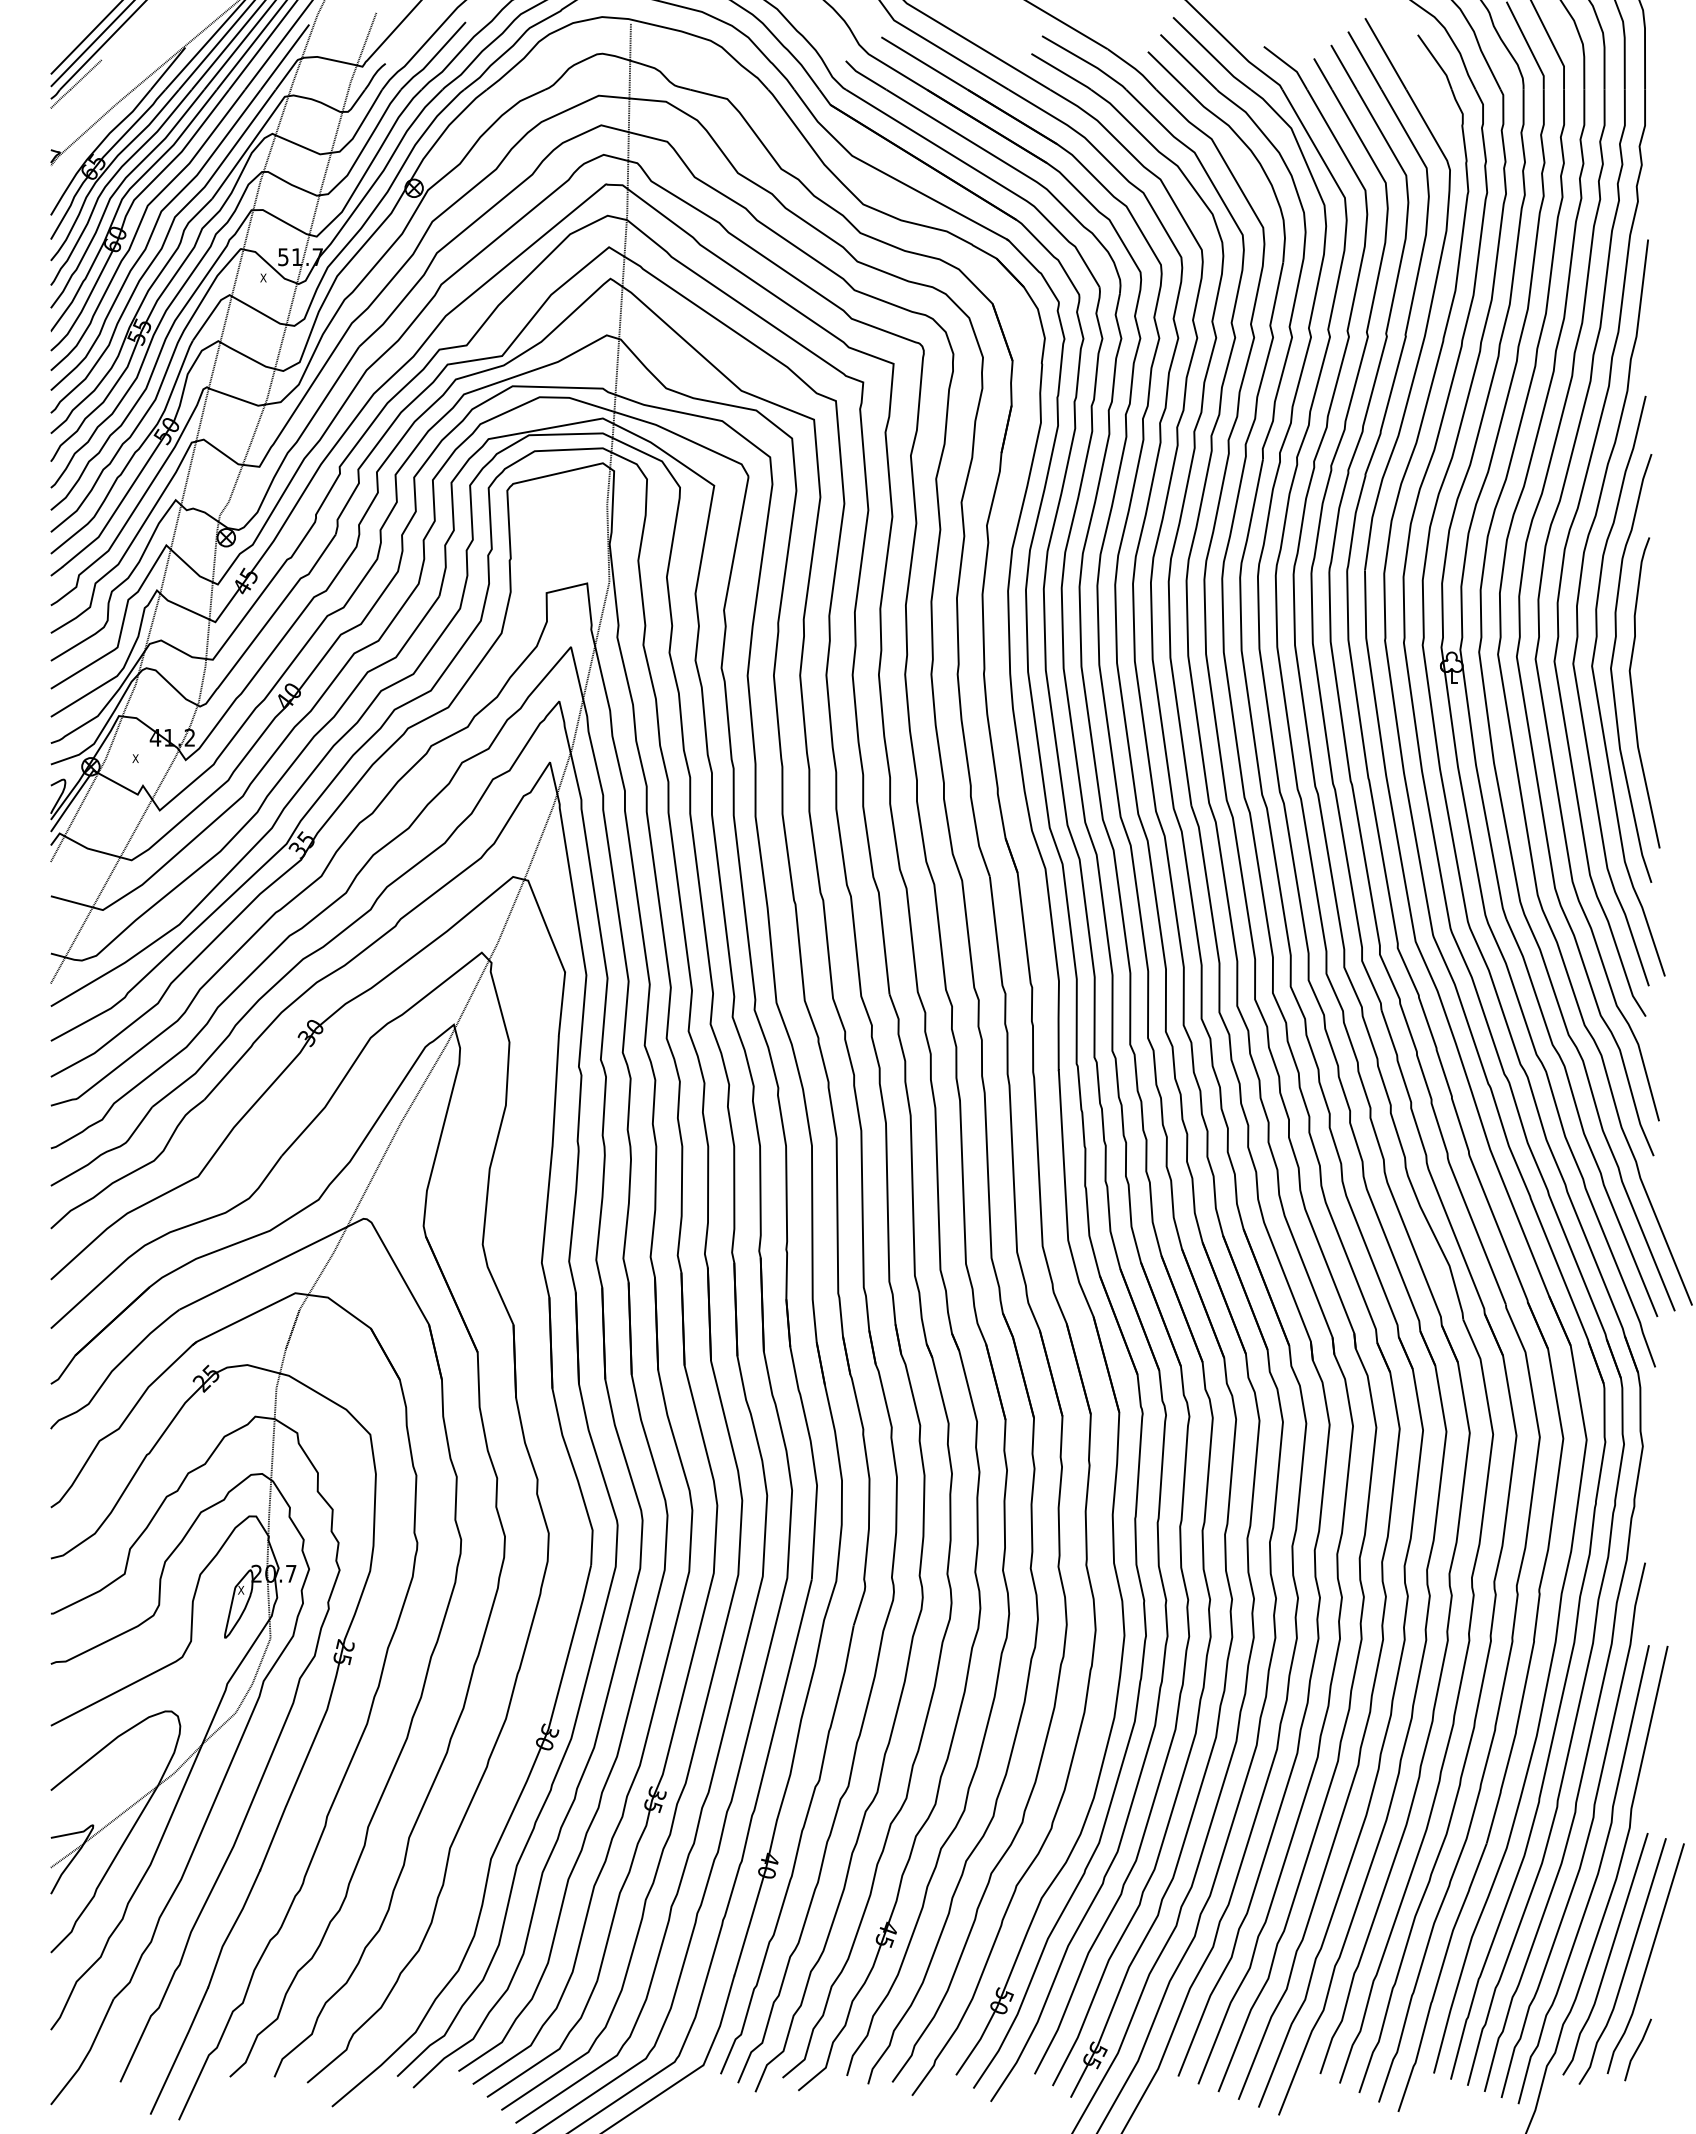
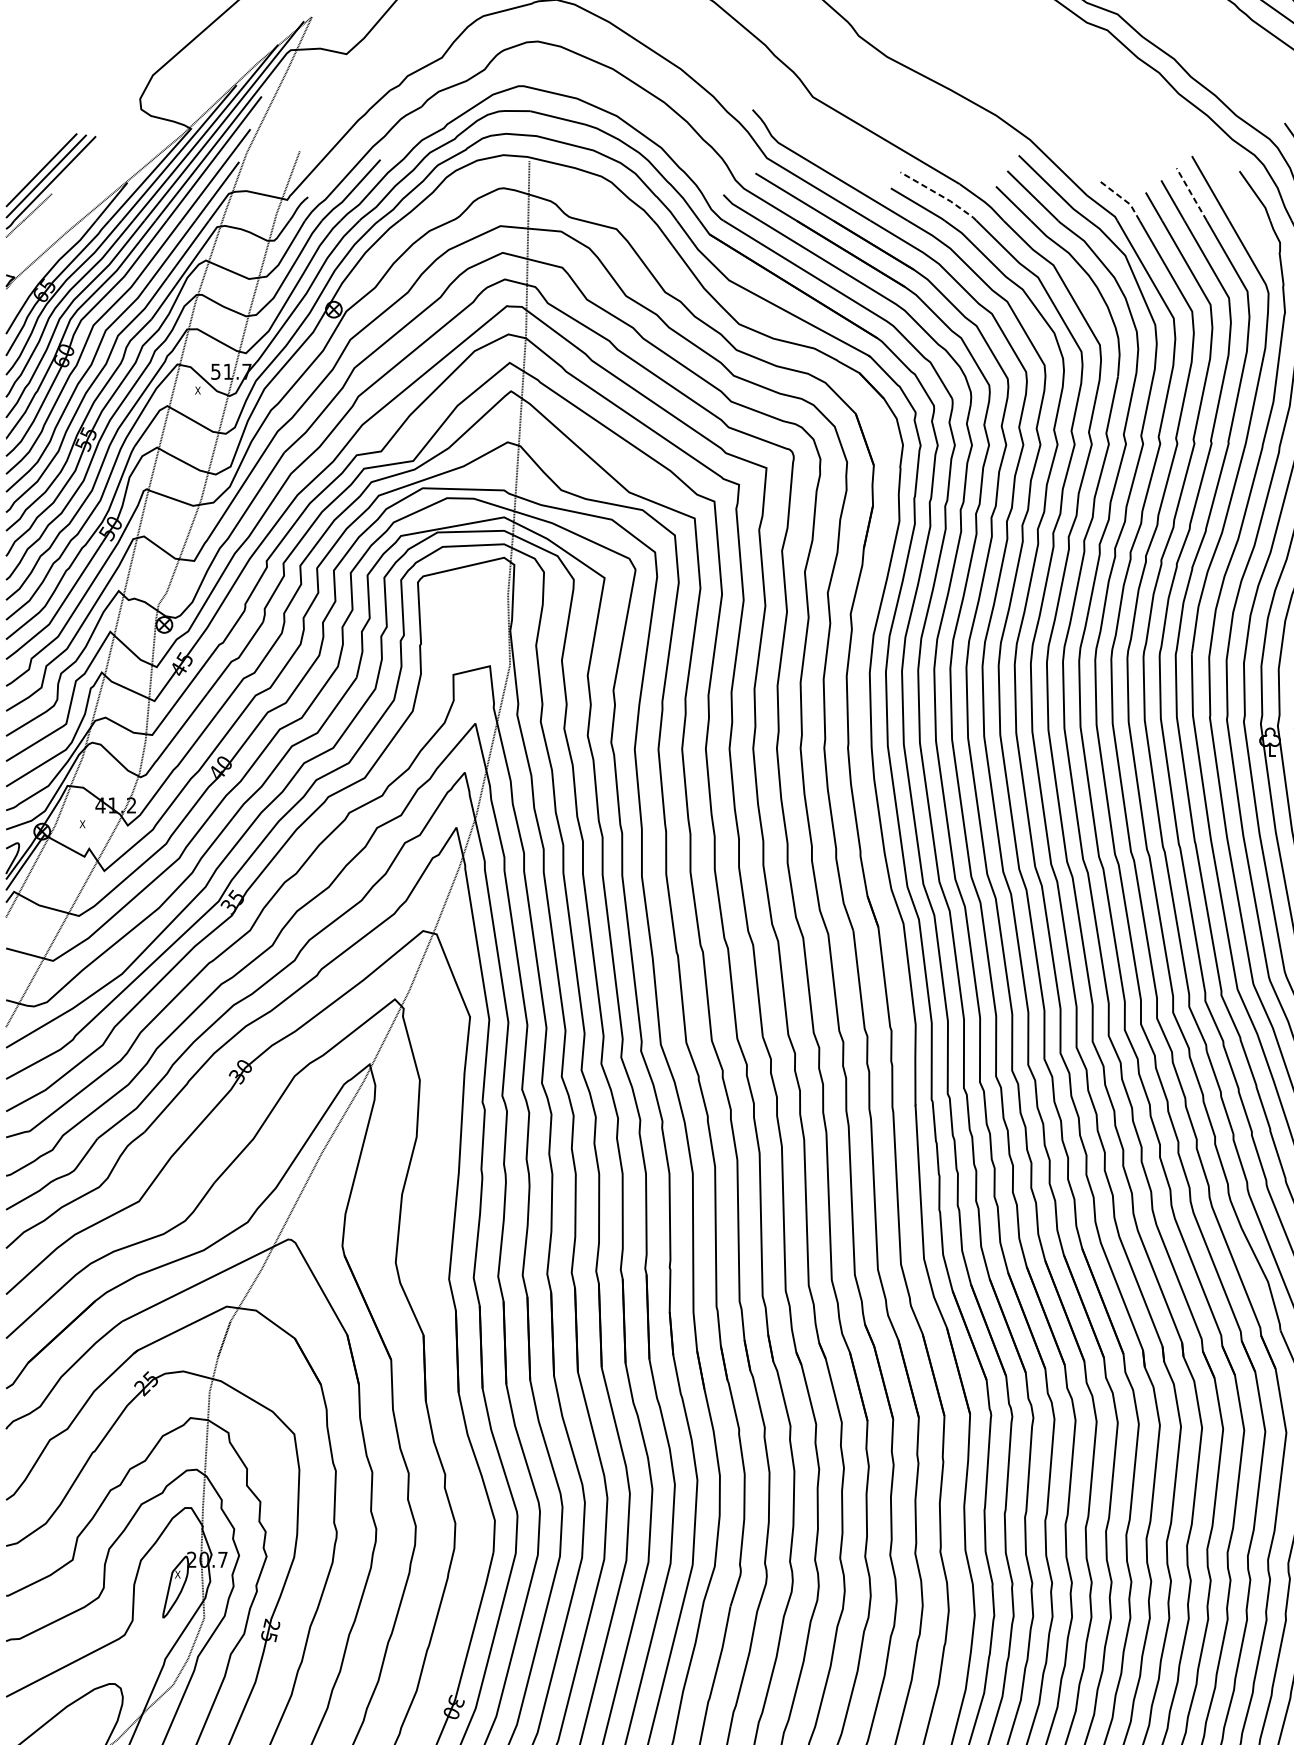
line: (1364, 60) -> (1191, 194), solid -> dashed
line: (1086, 61) -> (940, 195), solid -> dashed
line: (1289, 65) -> (1123, 198), solid -> dashed

